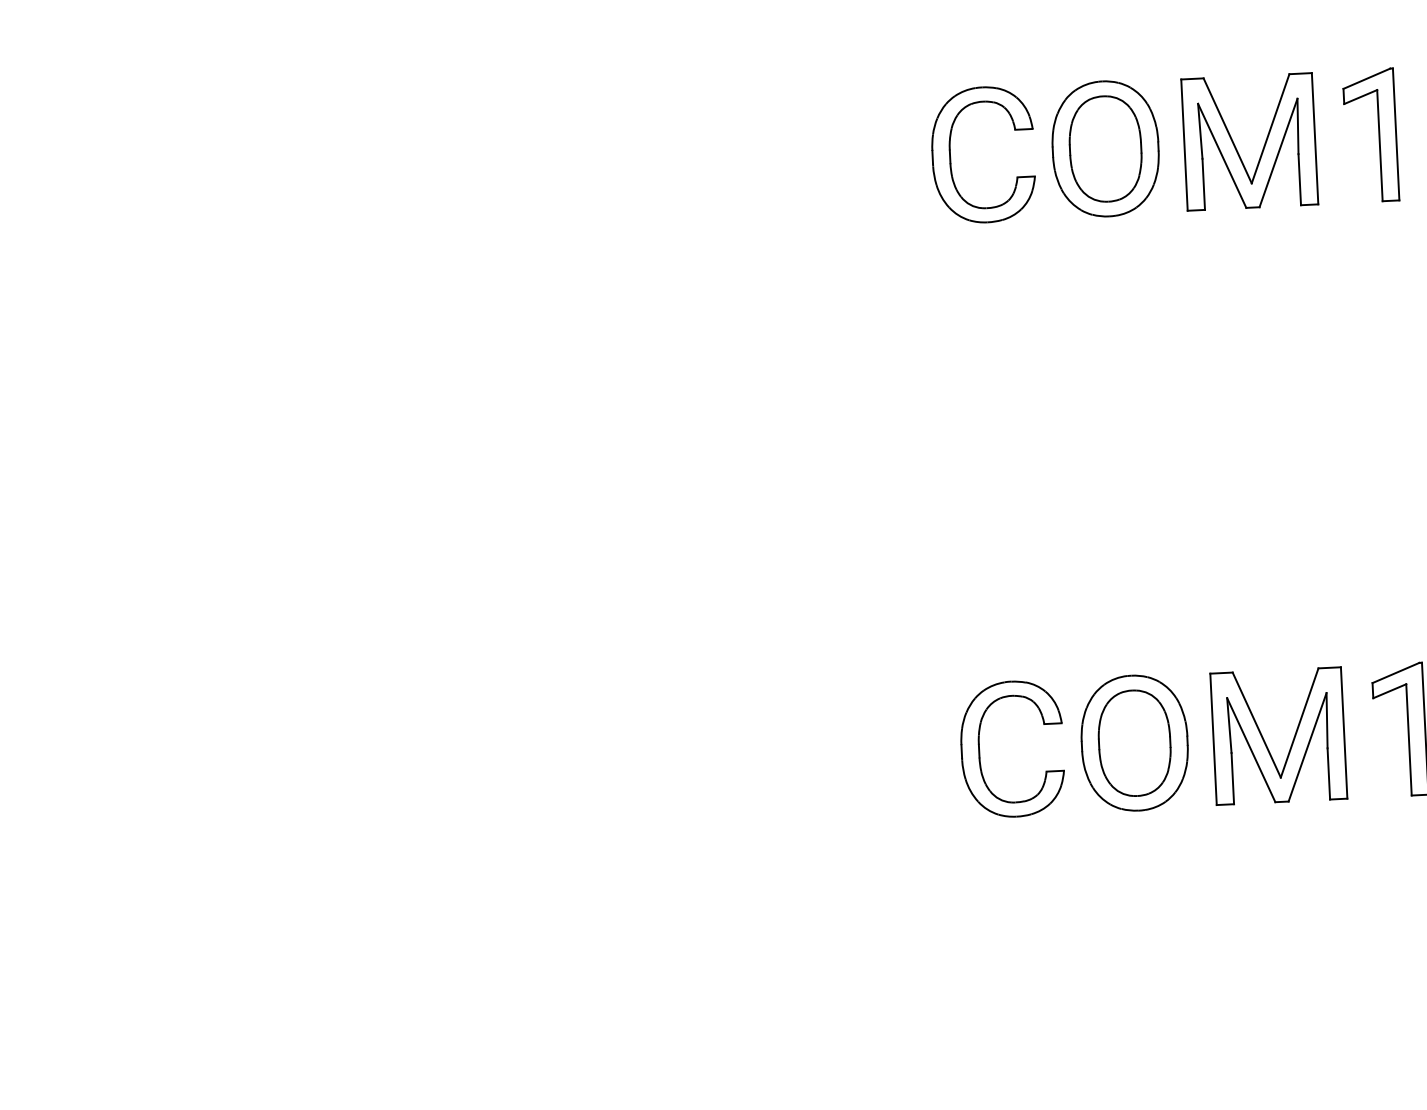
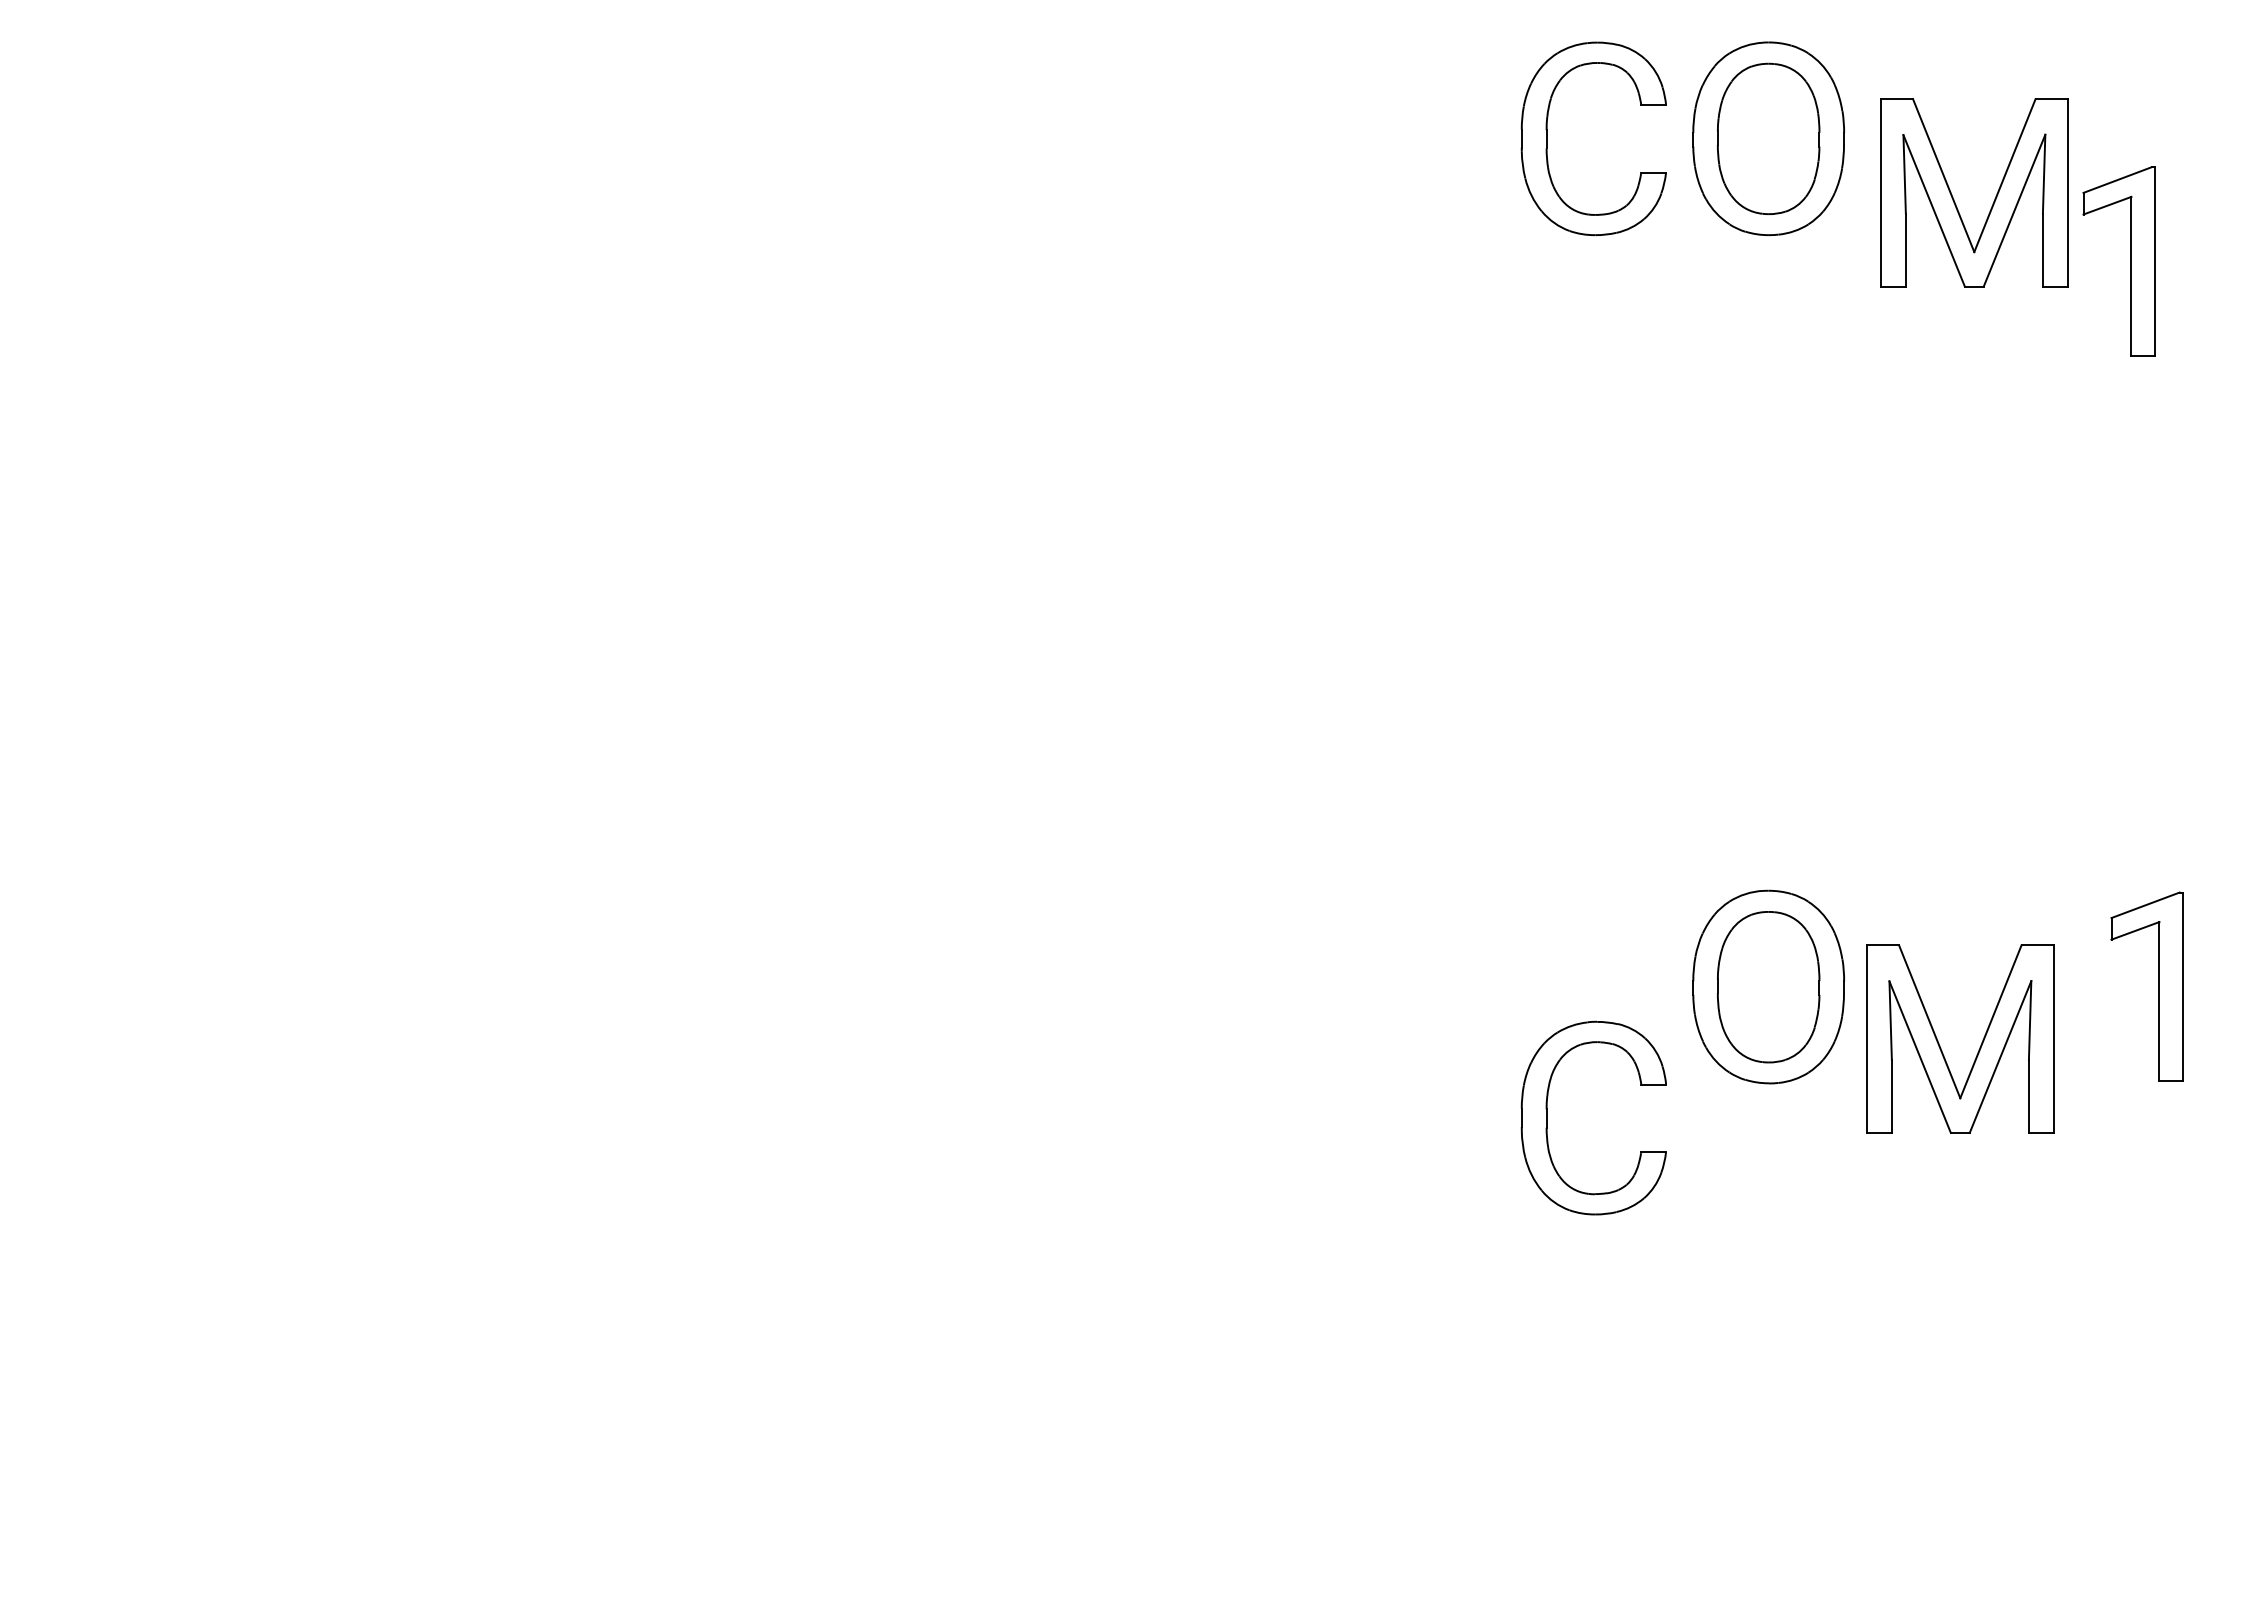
part: (1378, 135) -> (2130, 261), moved
part: (1264, 145) -> (1994, 198), moved
part: (1293, 739) -> (1980, 1044), moved
part: (979, 750) -> (1547, 1117), moved

